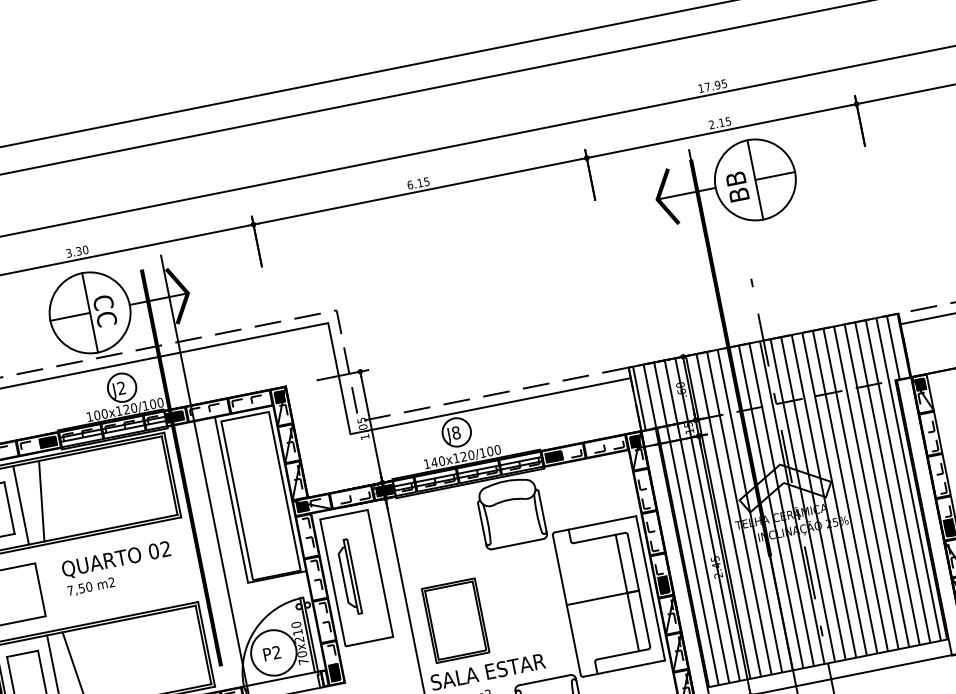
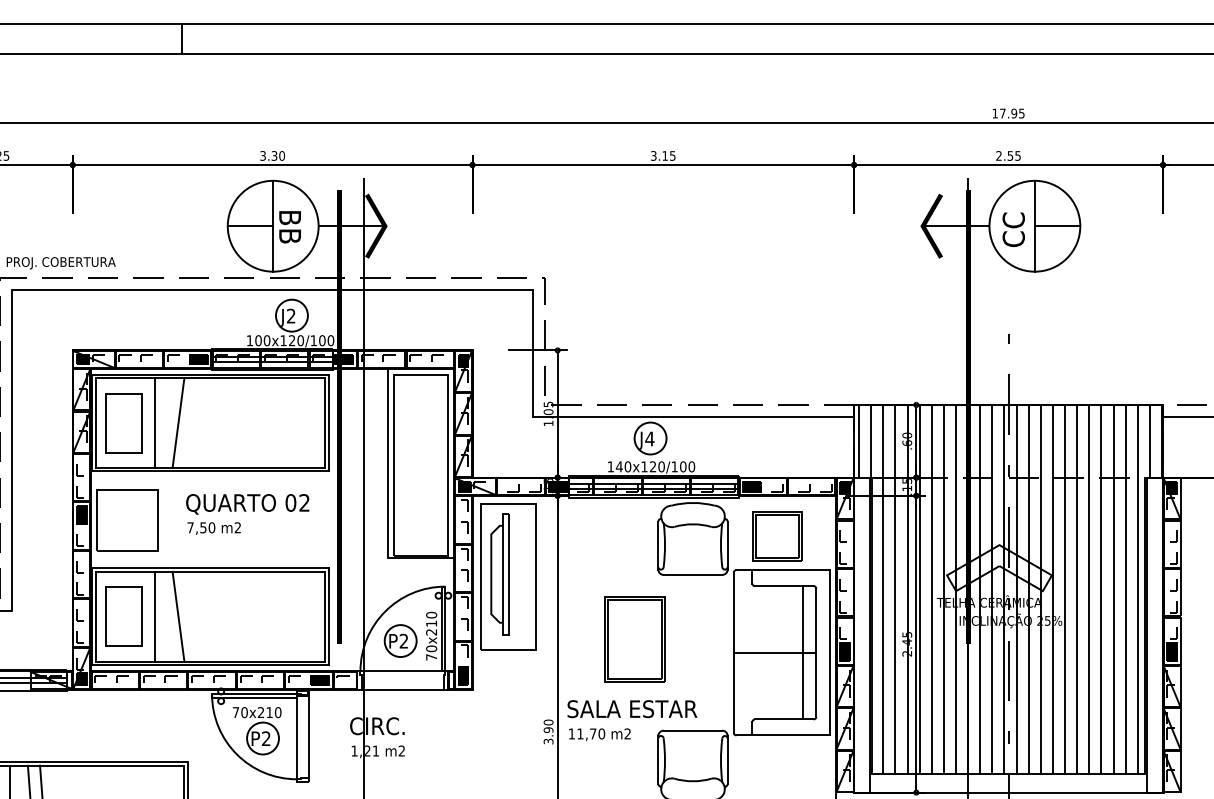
text: (721, 122) -> (1010, 155), 2.15 -> 2.55
text: (409, 184) -> (653, 155), 6.15 -> 3.15
text: (737, 186) -> (1013, 229), BB -> CC
text: (104, 311) -> (289, 227), CC -> BB
text: (455, 432) -> (649, 438), J8 -> J4
part: (584, 495) -> (777, 536), added
part: (348, 577) -> (499, 574), size x1.43
part: (455, 620) -> (634, 639), moved
circle: (273, 653) -> (400, 641), size x0.62

